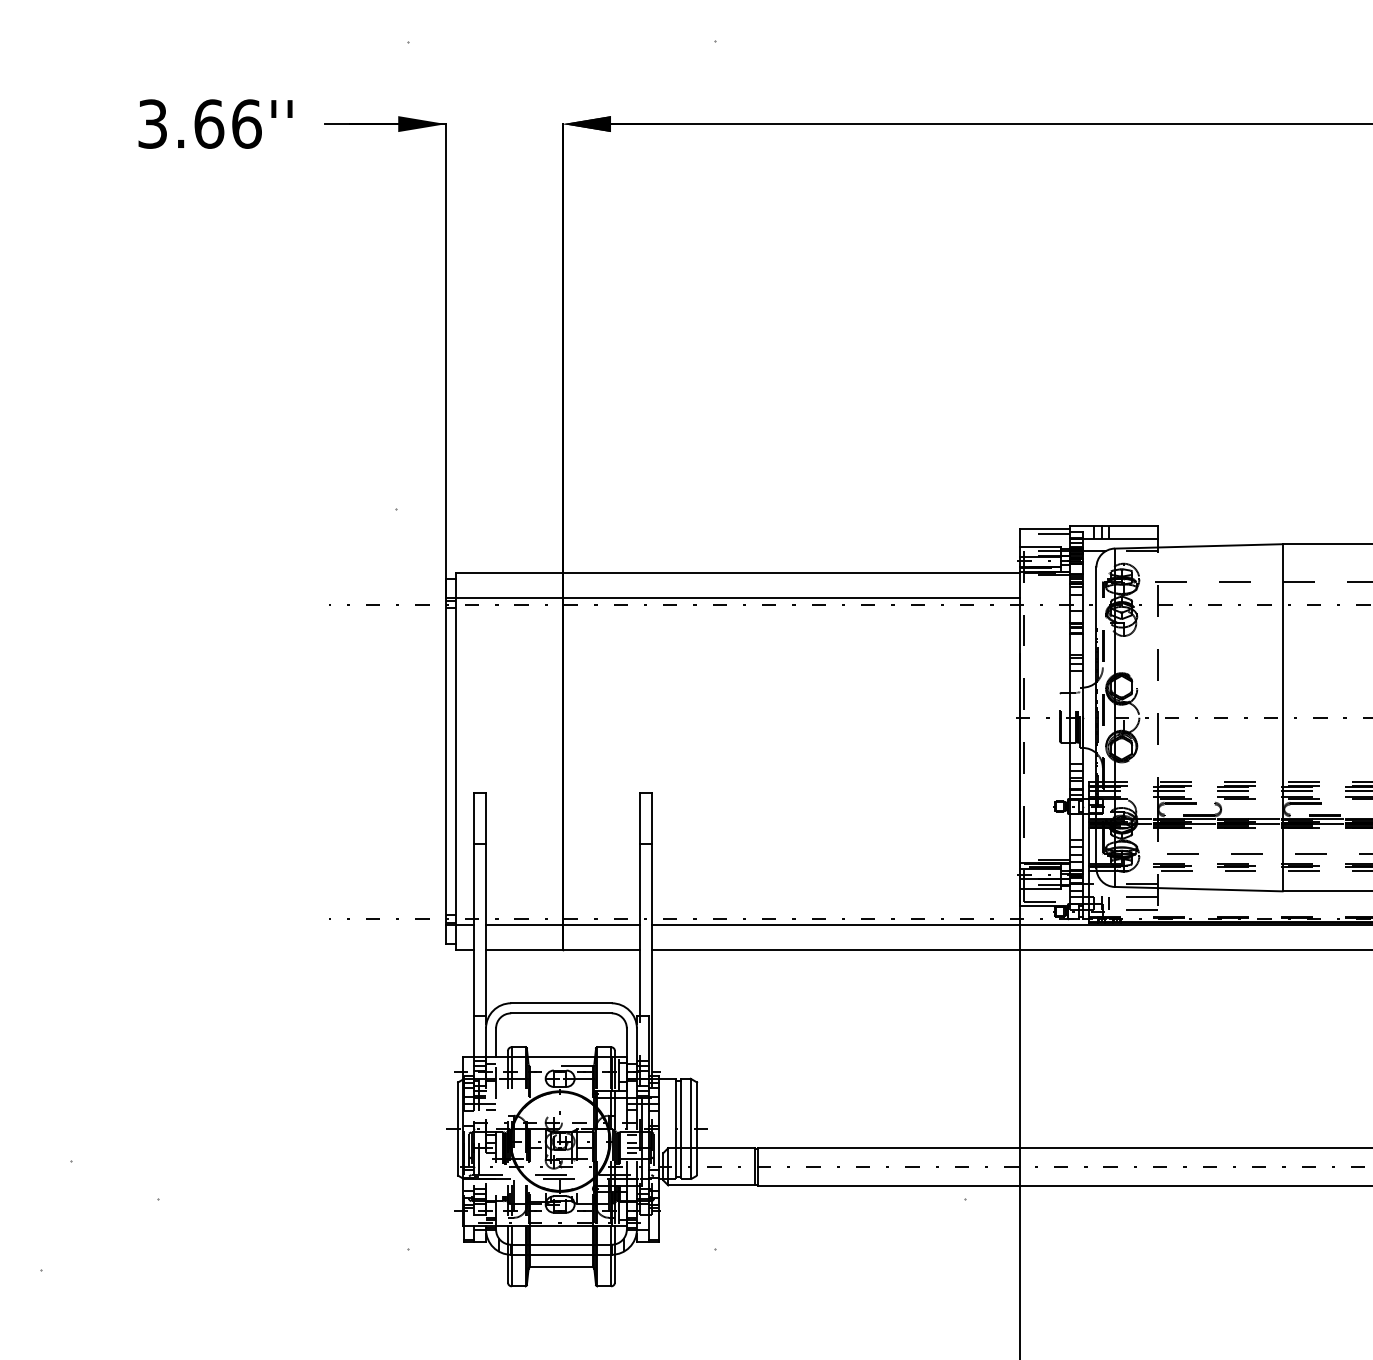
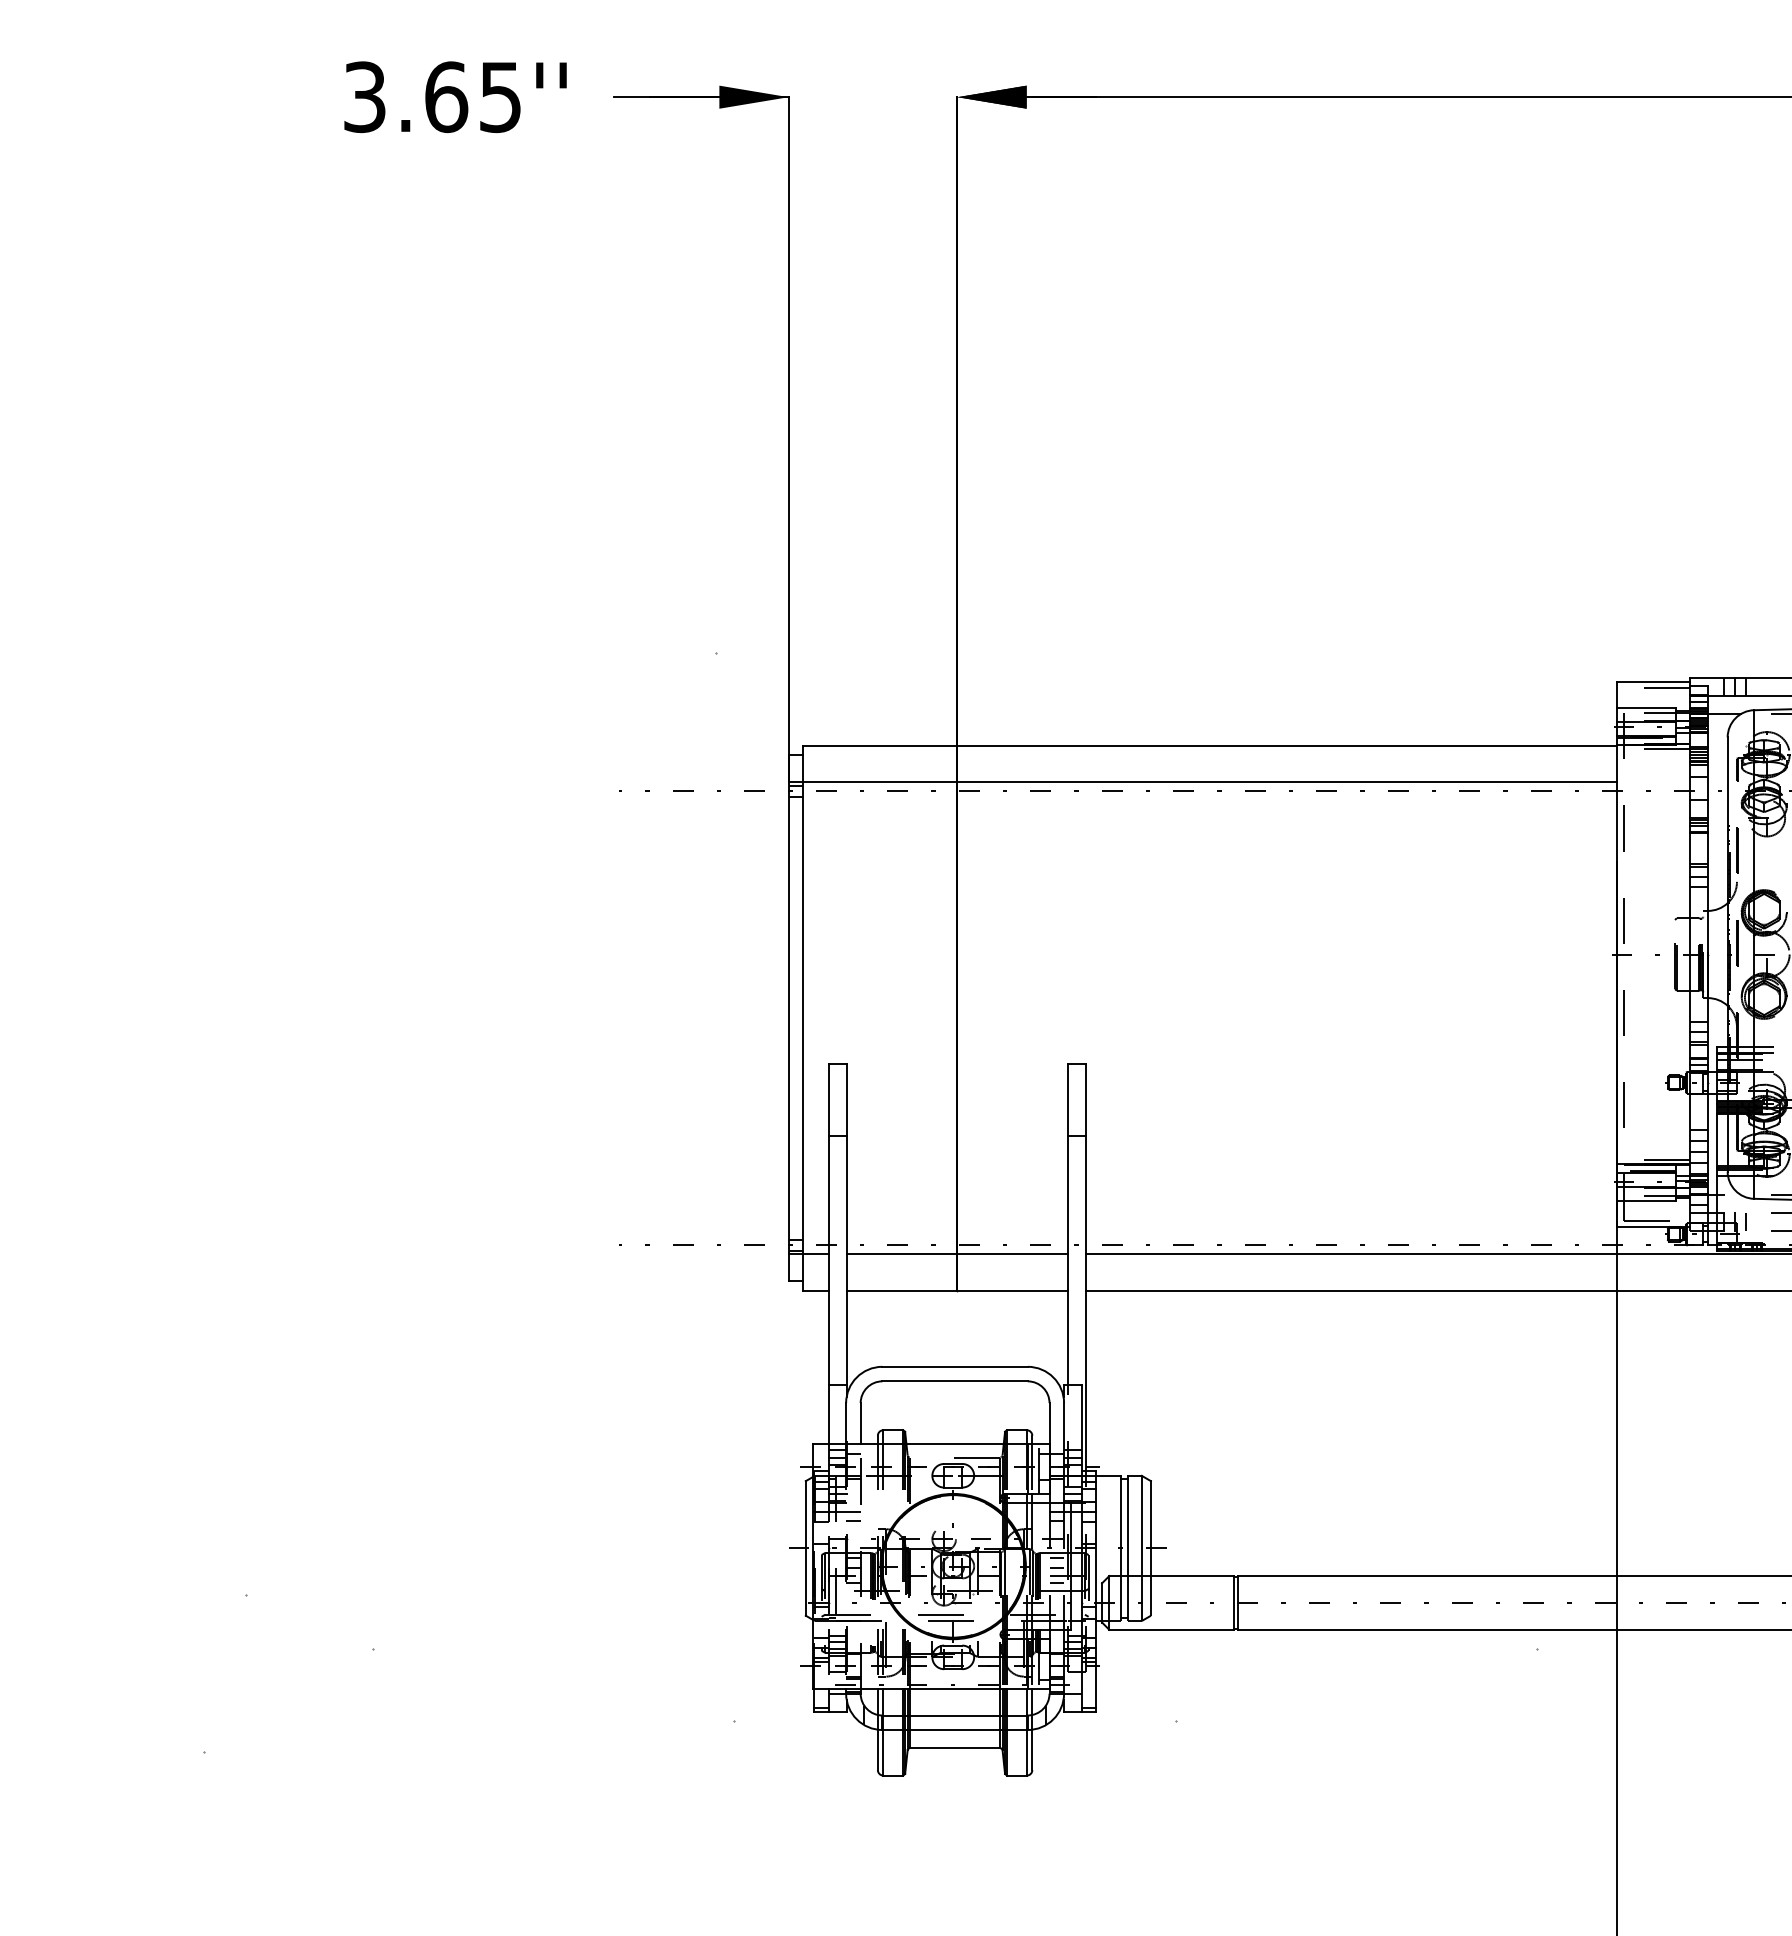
text: (246, 123) -> (500, 96), 3.66'' -> 3.65''

